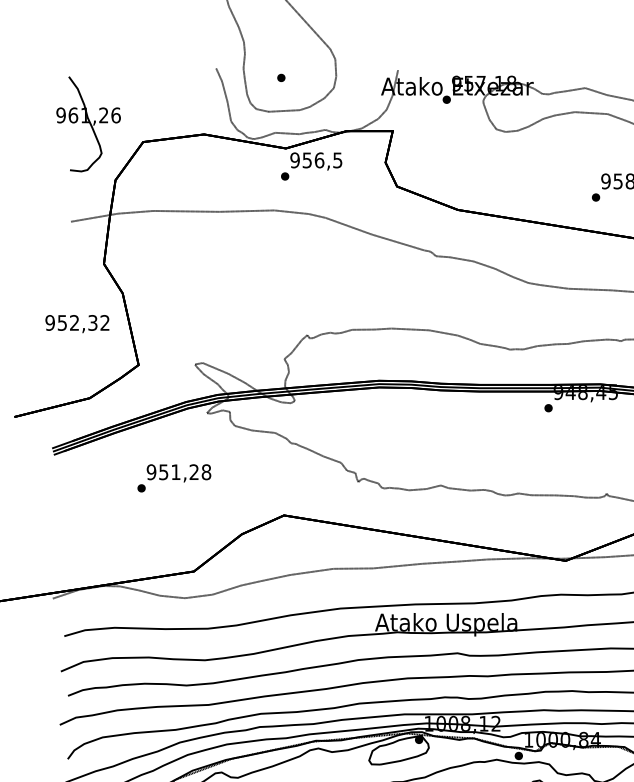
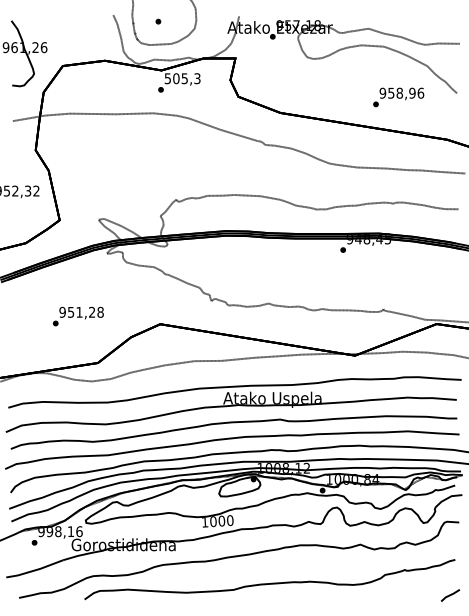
text: (316, 160) -> (182, 78), 956,5 -> 505,3
text: (174, 478) -> (78, 316), moved

